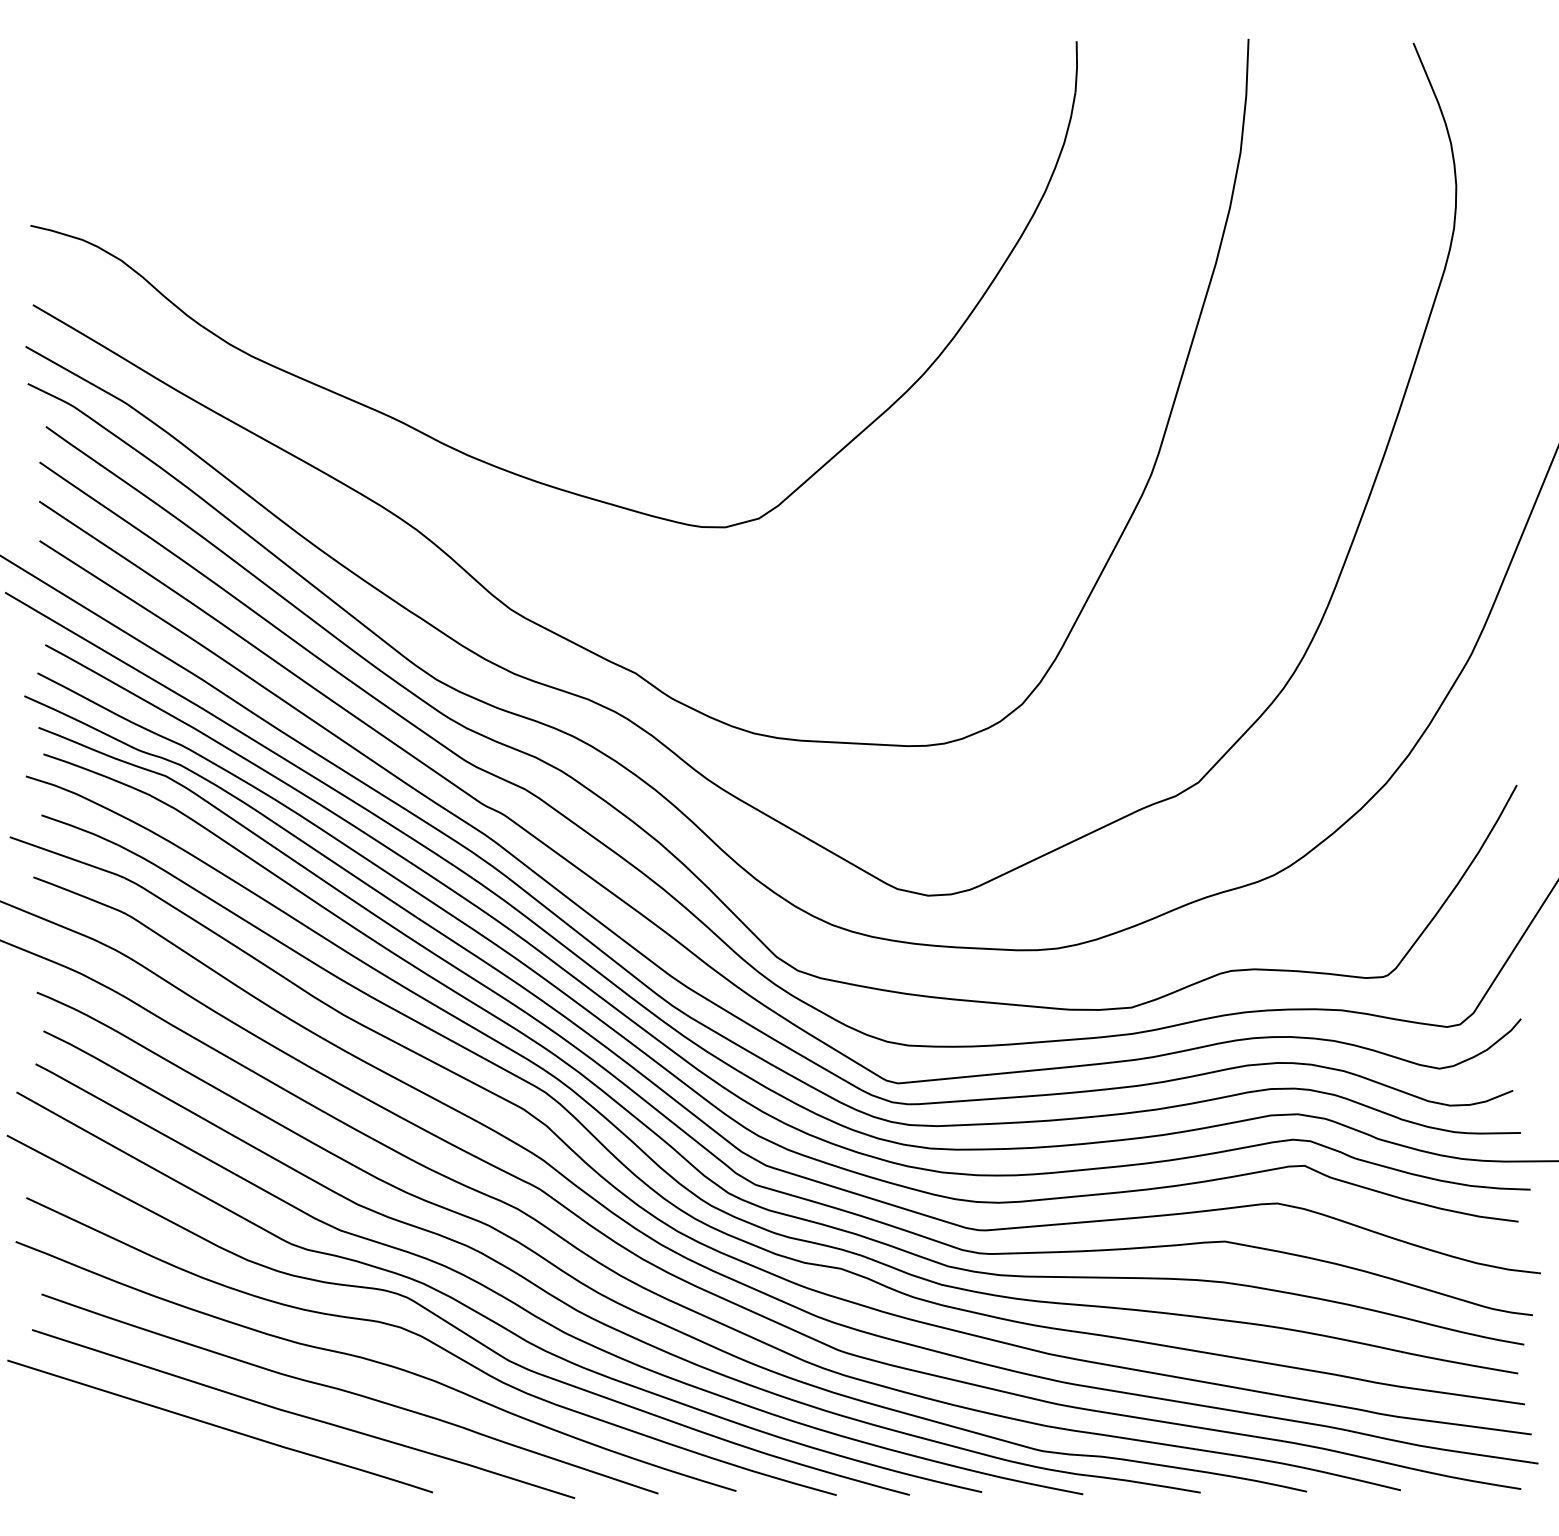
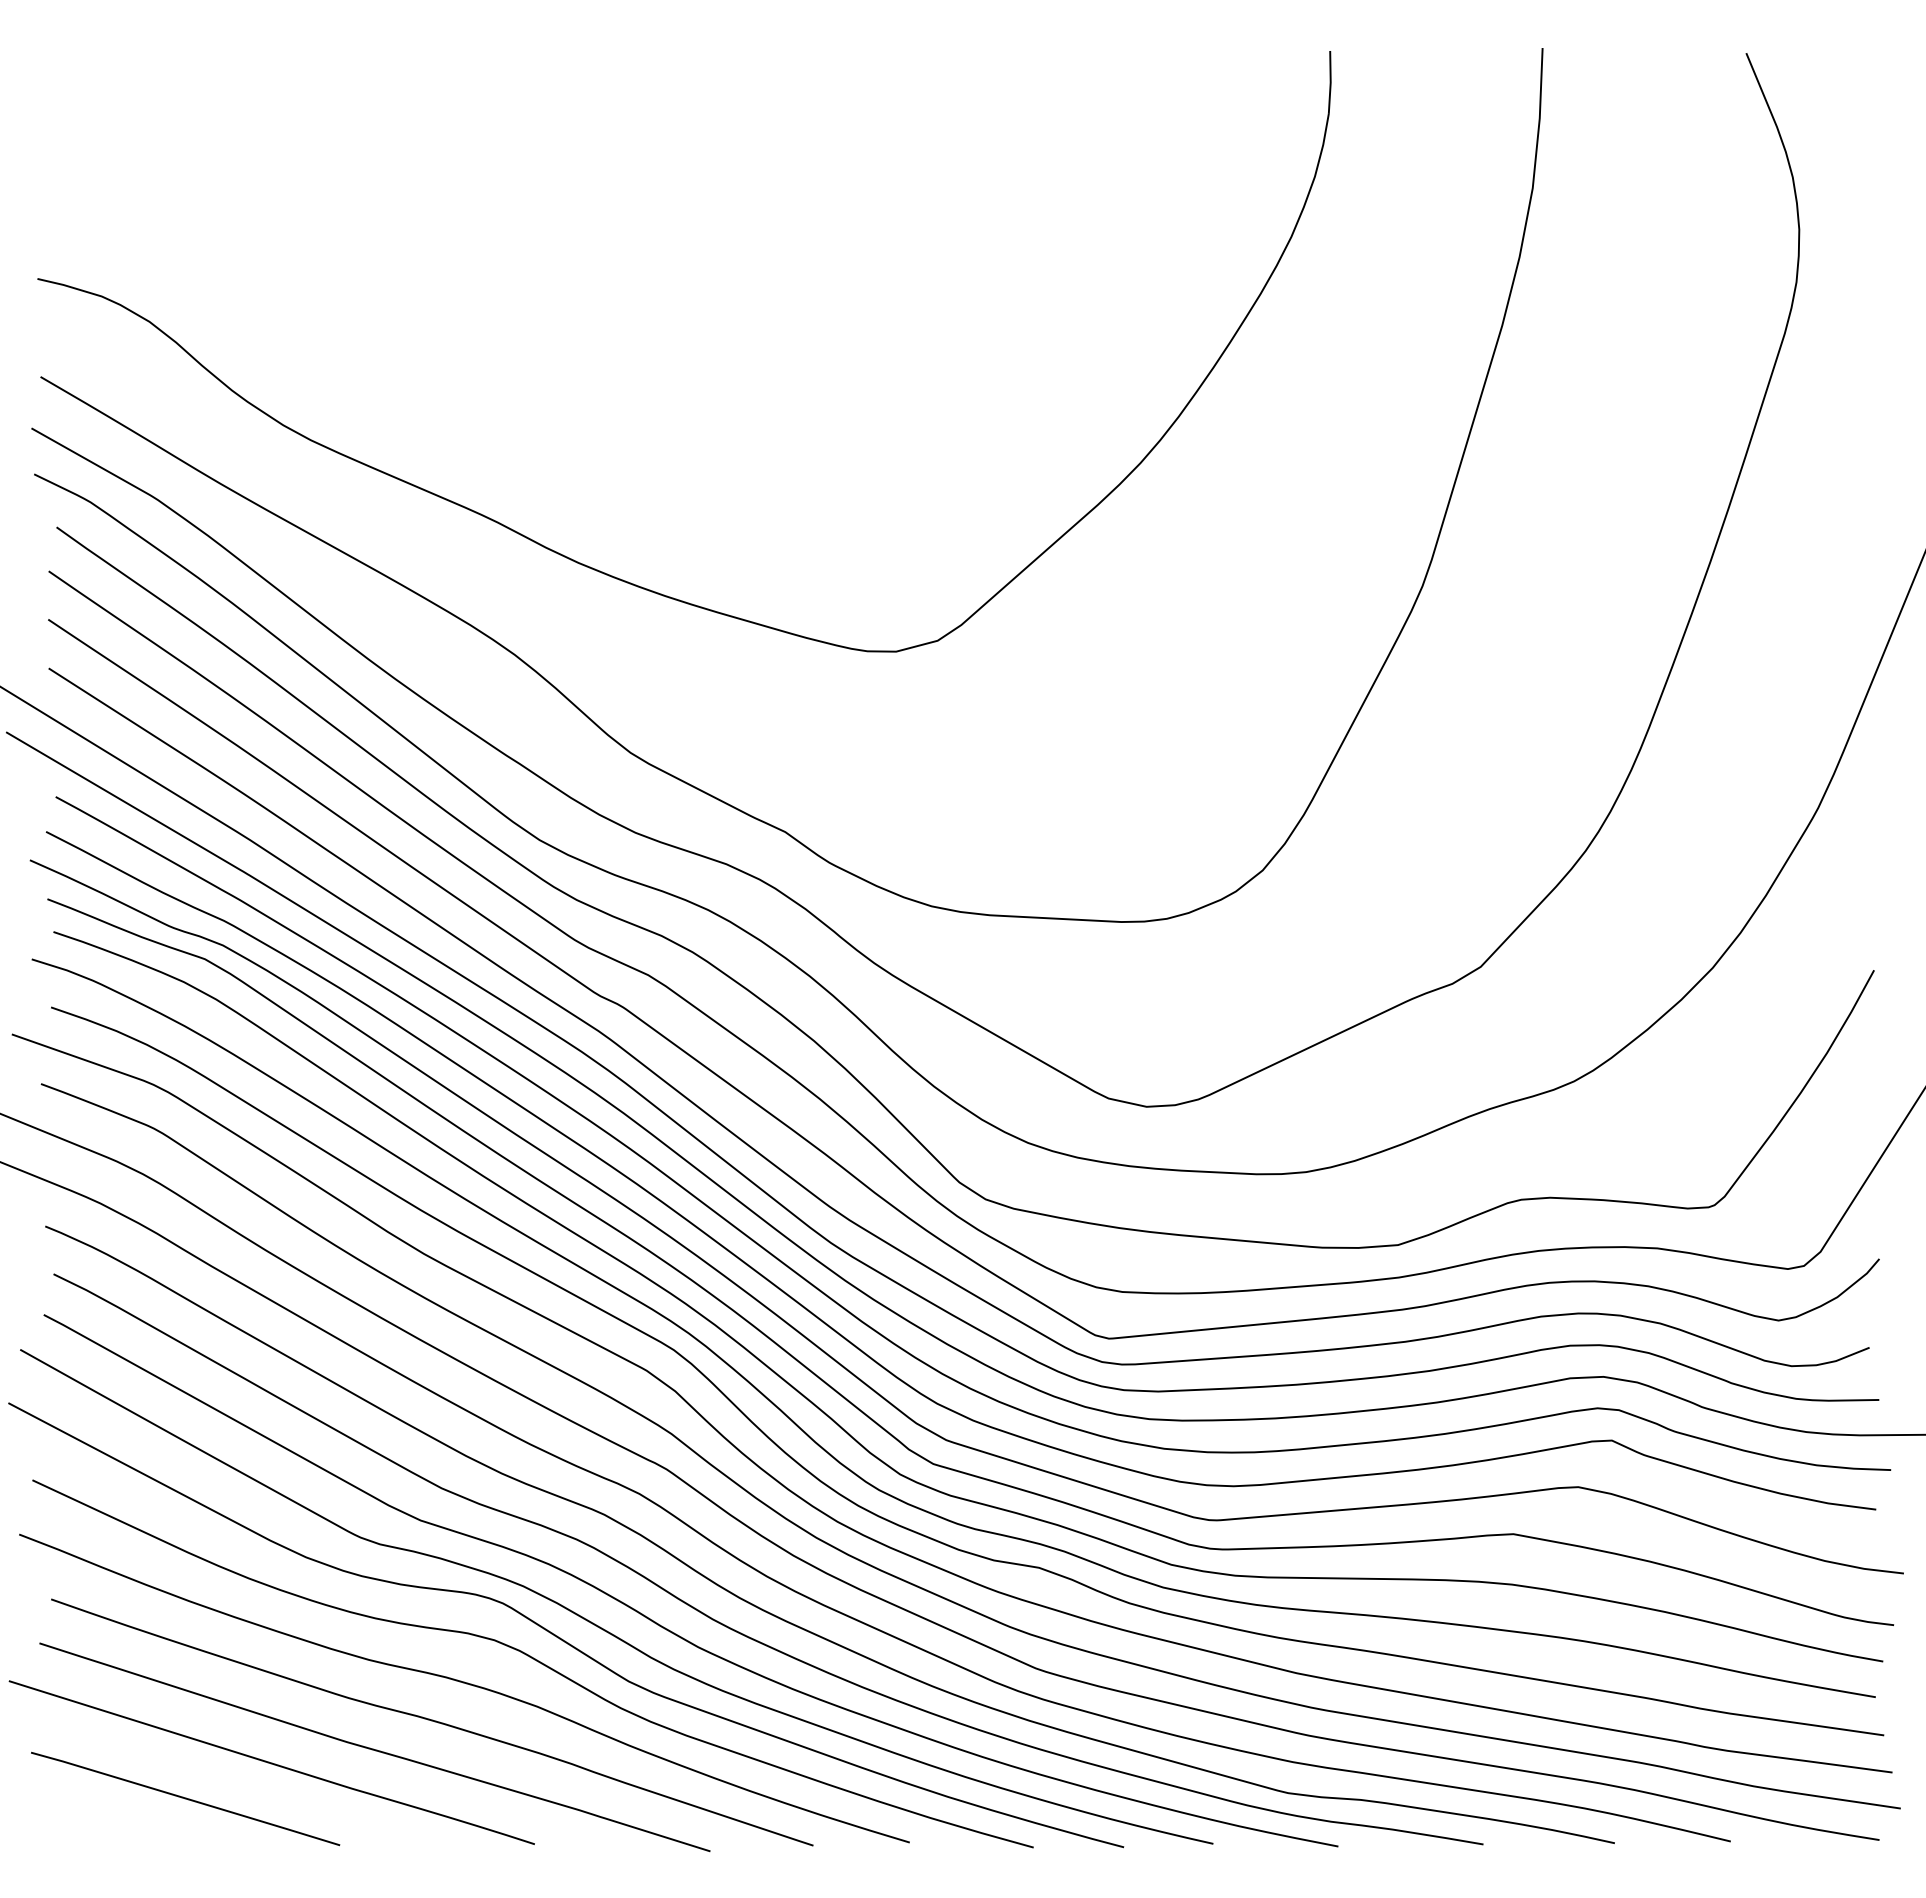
line: (150, 1455) -> (185, 1798), added

